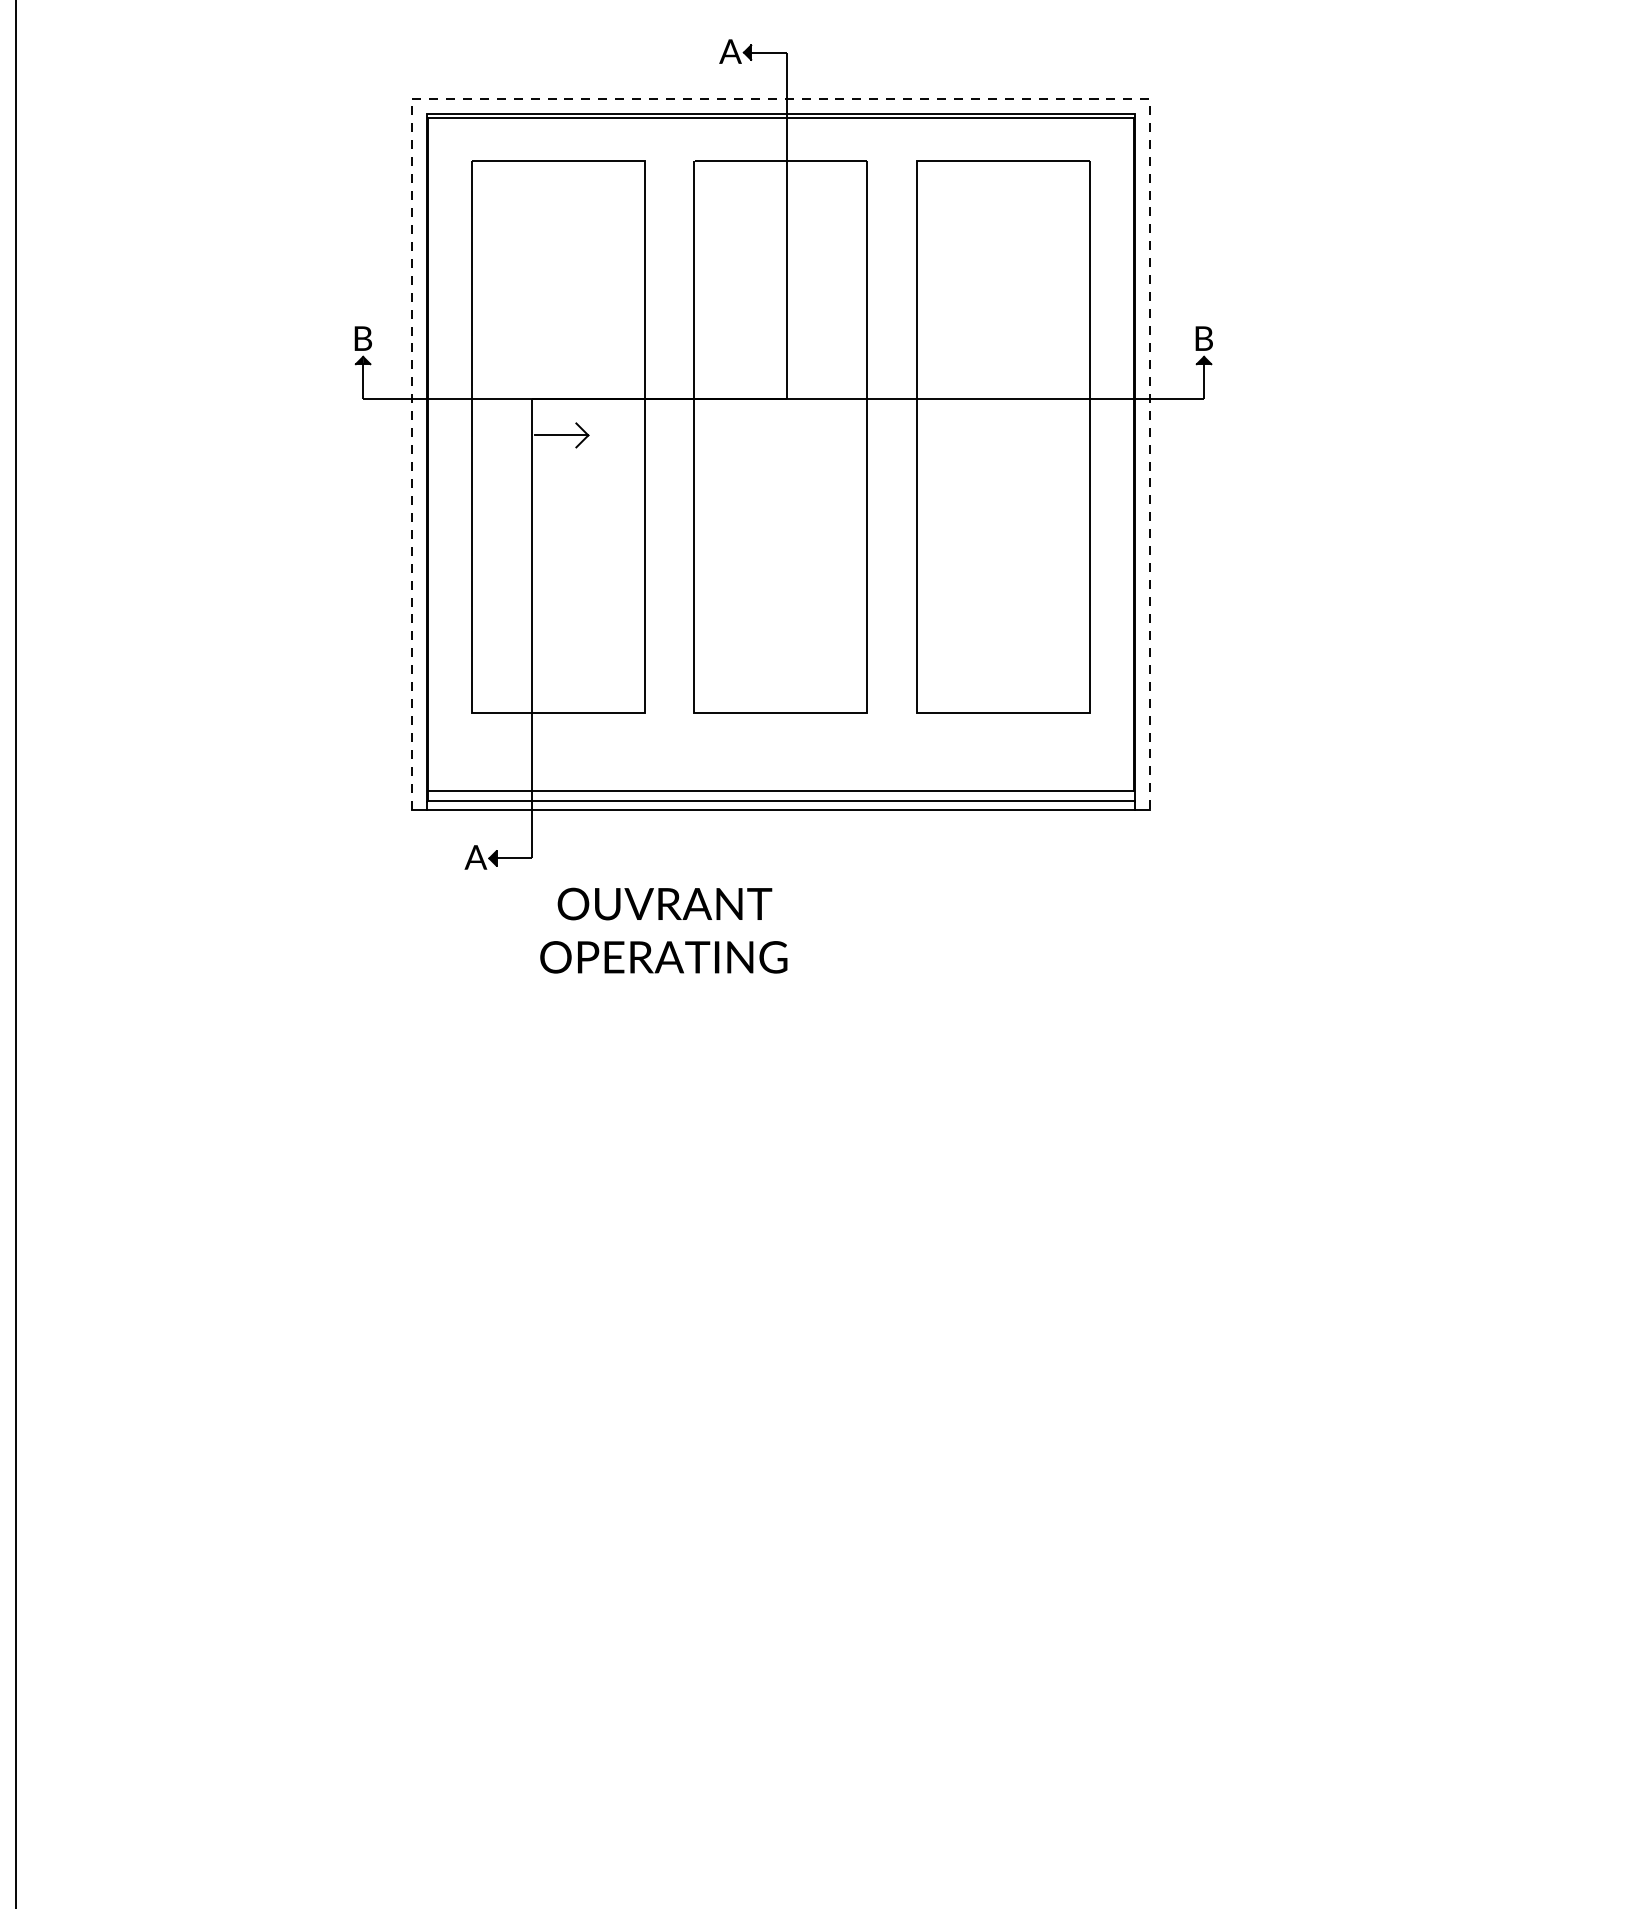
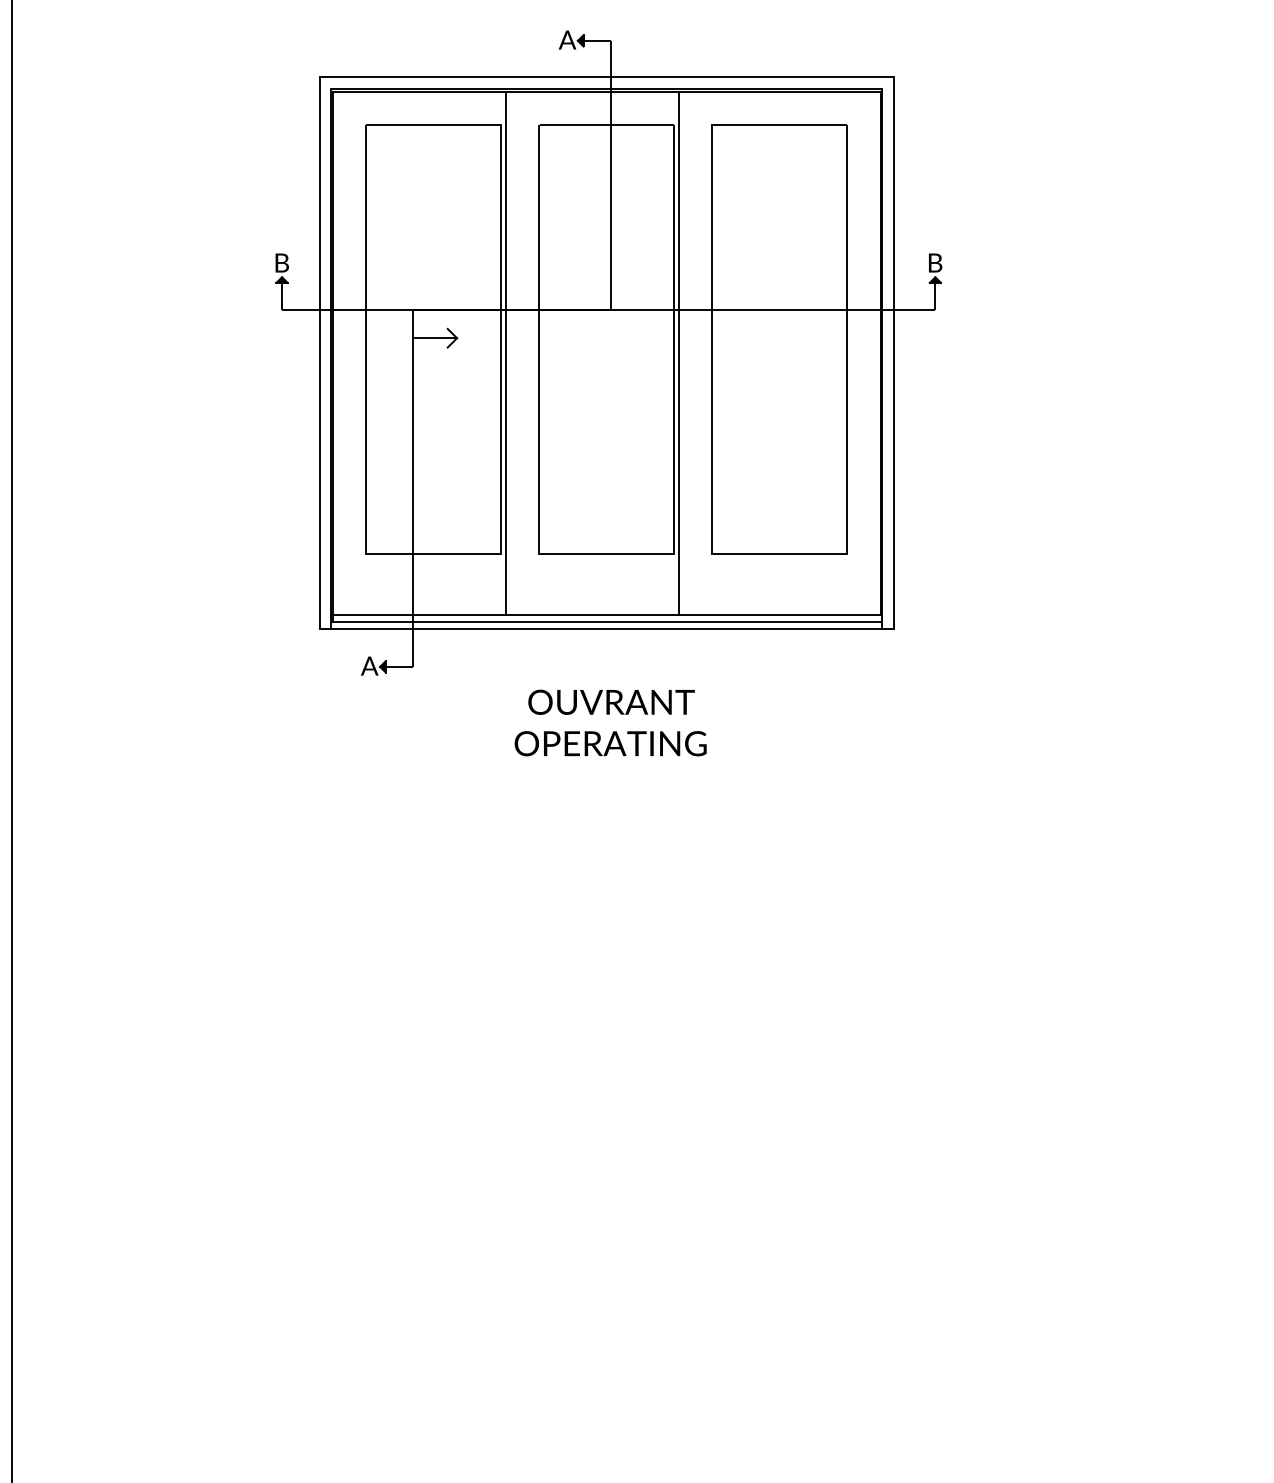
line: (780, 98) -> (606, 76), dashed -> solid
line: (650, 453) -> (505, 352), added
line: (873, 453) -> (678, 352), added
text: (663, 930) -> (610, 722), moved

